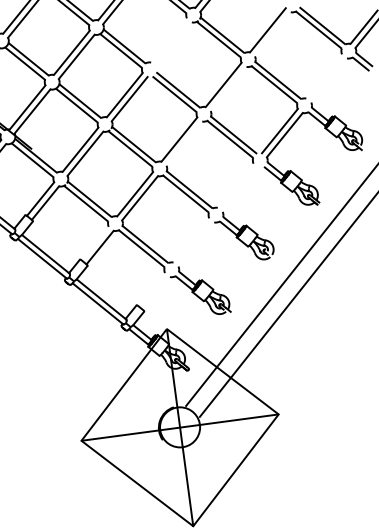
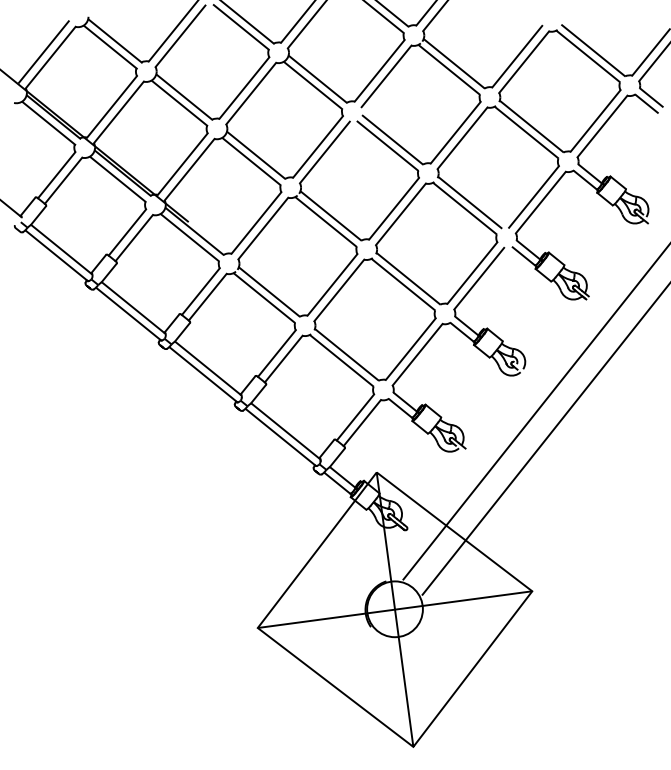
line: (273, 33) -> (524, 61), added
line: (168, 40) -> (379, 70), added
line: (173, 44) -> (386, 76), added
line: (324, 76) -> (595, 120), added
line: (329, 80) -> (602, 126), added
line: (228, 89) -> (462, 138), added
line: (184, 143) -> (400, 214), added
line: (235, 185) -> (472, 272), added
line: (240, 189) -> (479, 278), added
line: (191, 239) -> (410, 348), added
line: (94, 243) -> (276, 353), added
line: (196, 244) -> (417, 354), added
line: (151, 289) -> (355, 417), added
line: (155, 293) -> (361, 423), added

